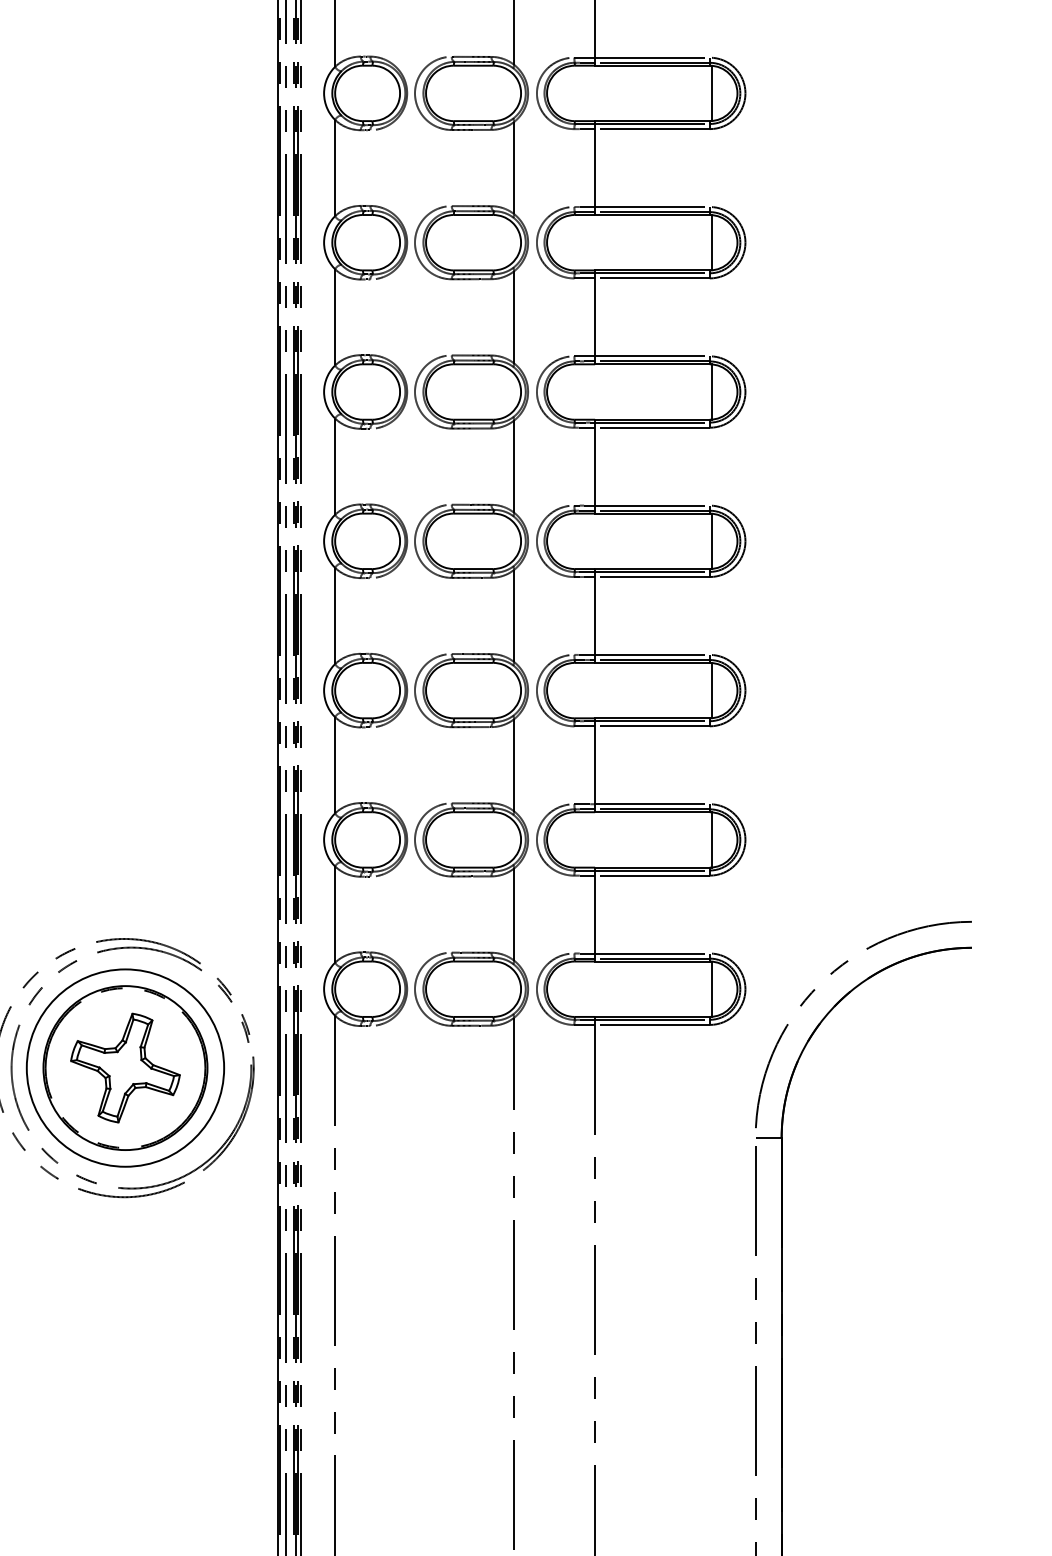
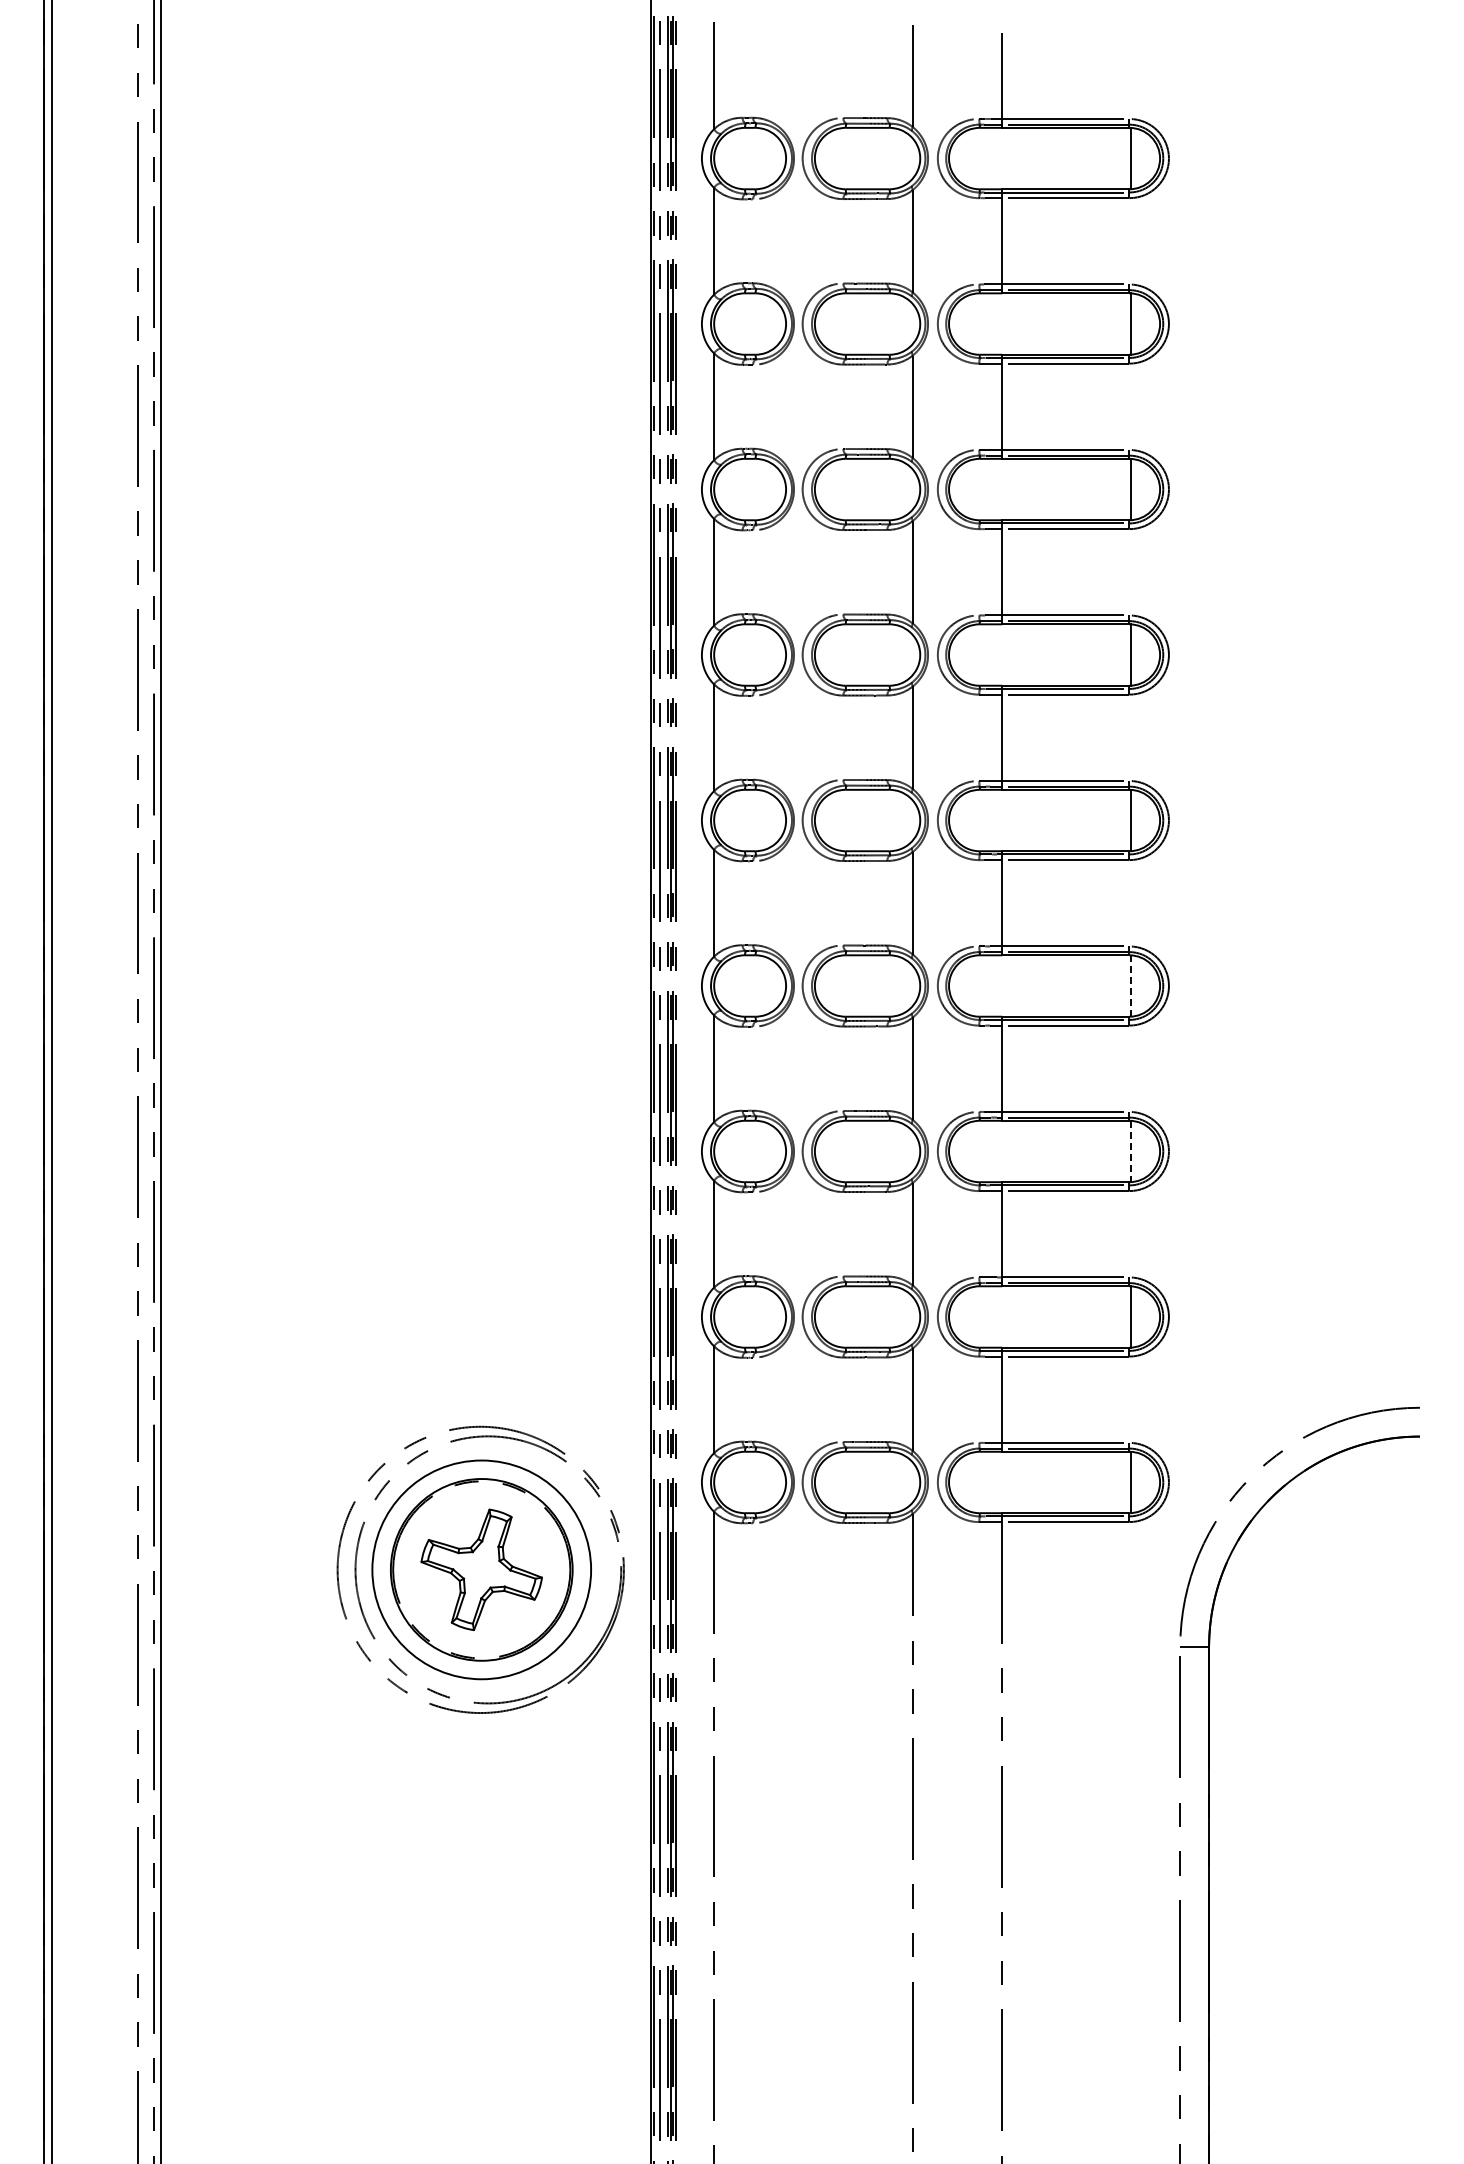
line: (711, 541) -> (1131, 986), solid -> dashed
line: (711, 690) -> (1131, 1151), solid -> dashed

